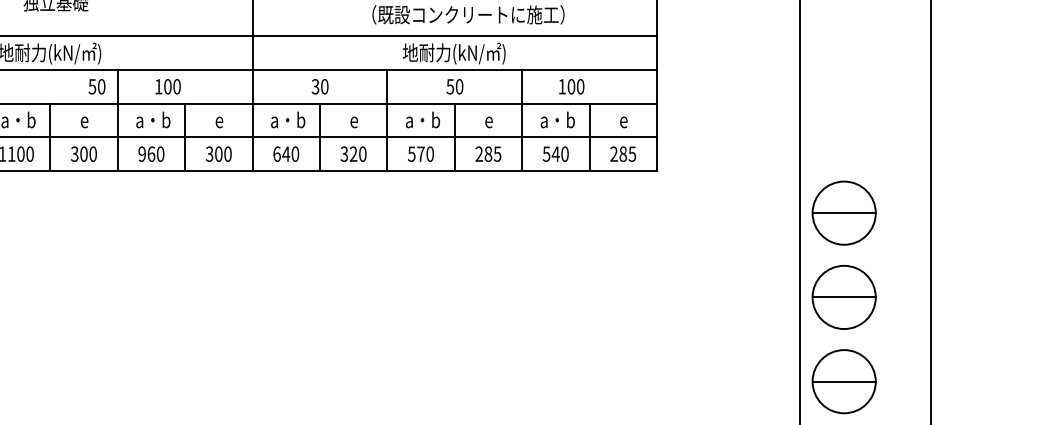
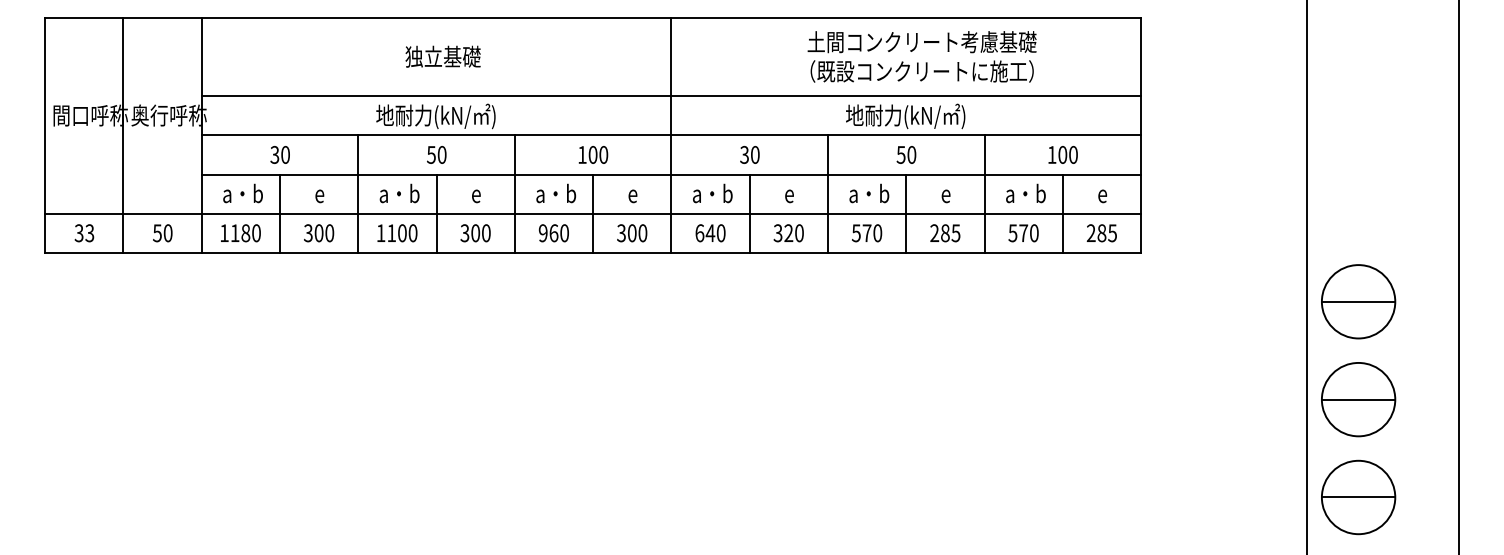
text: (96, 86) -> (436, 154), moved
text: (168, 86) -> (593, 154), moved
text: (571, 86) -> (1062, 154), moved
text: (555, 153) -> (1023, 232), 540 -> 570

